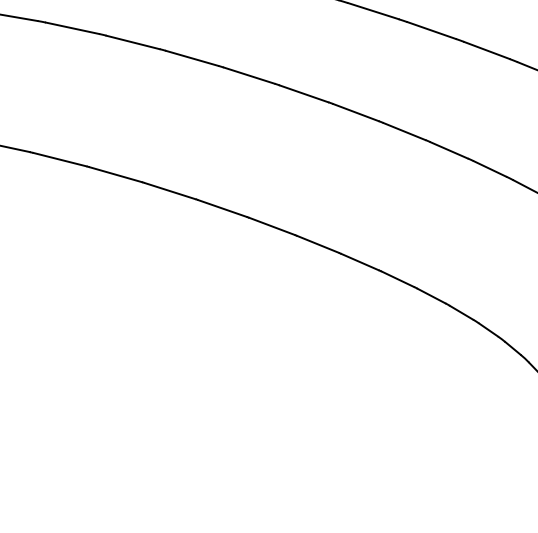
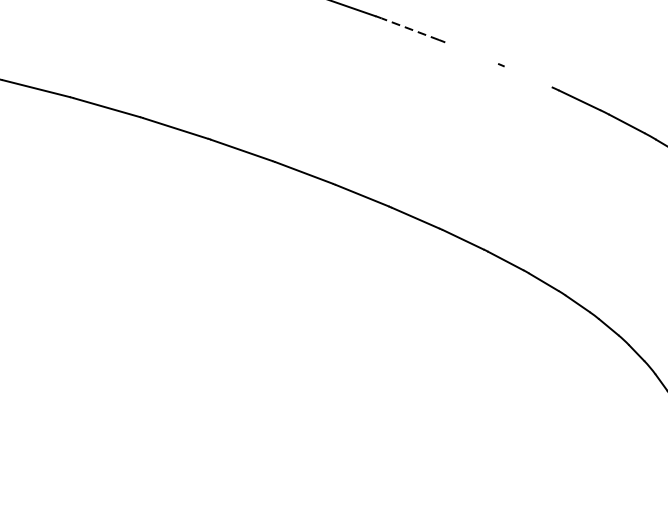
line: (355, 112) -> (409, 29), solid -> dashed
line: (404, 131) -> (471, 53), removed
line: (448, 150) -> (527, 77), removed

